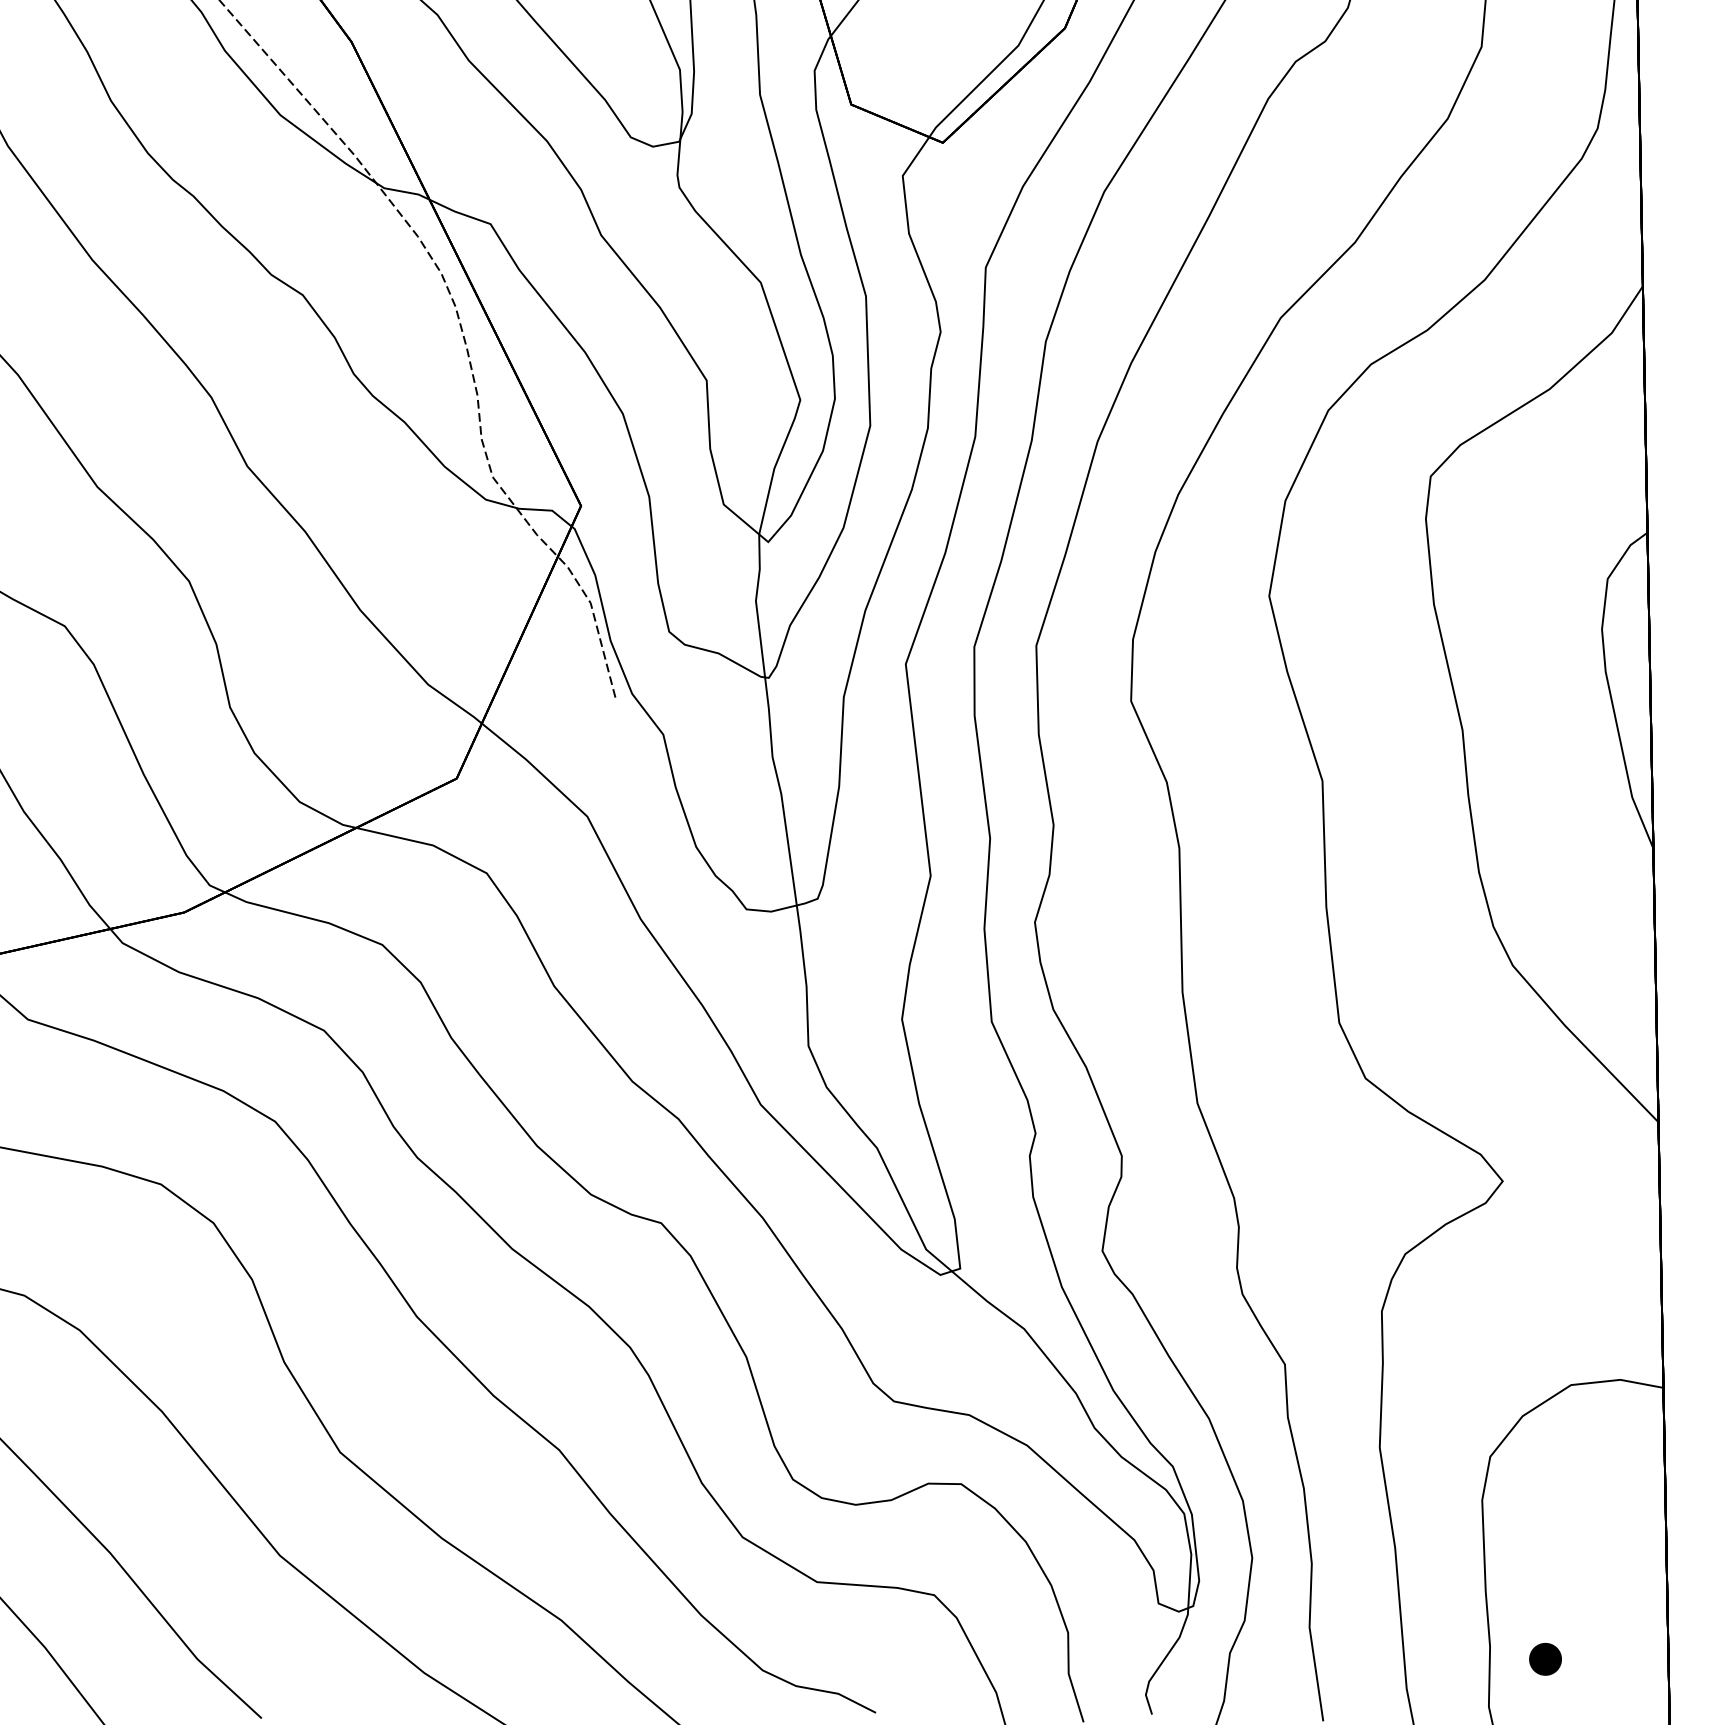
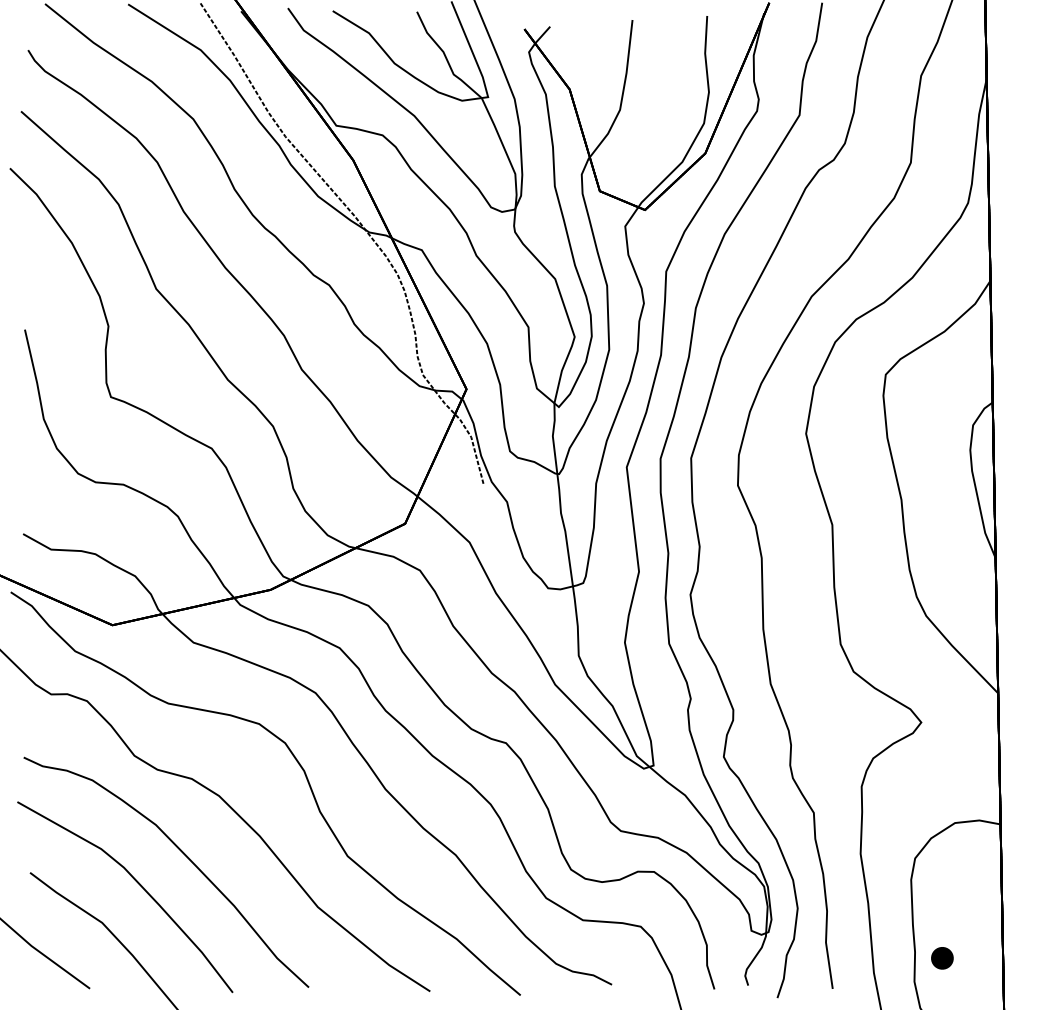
part: (1545, 1659) -> (942, 958), size x1.4

